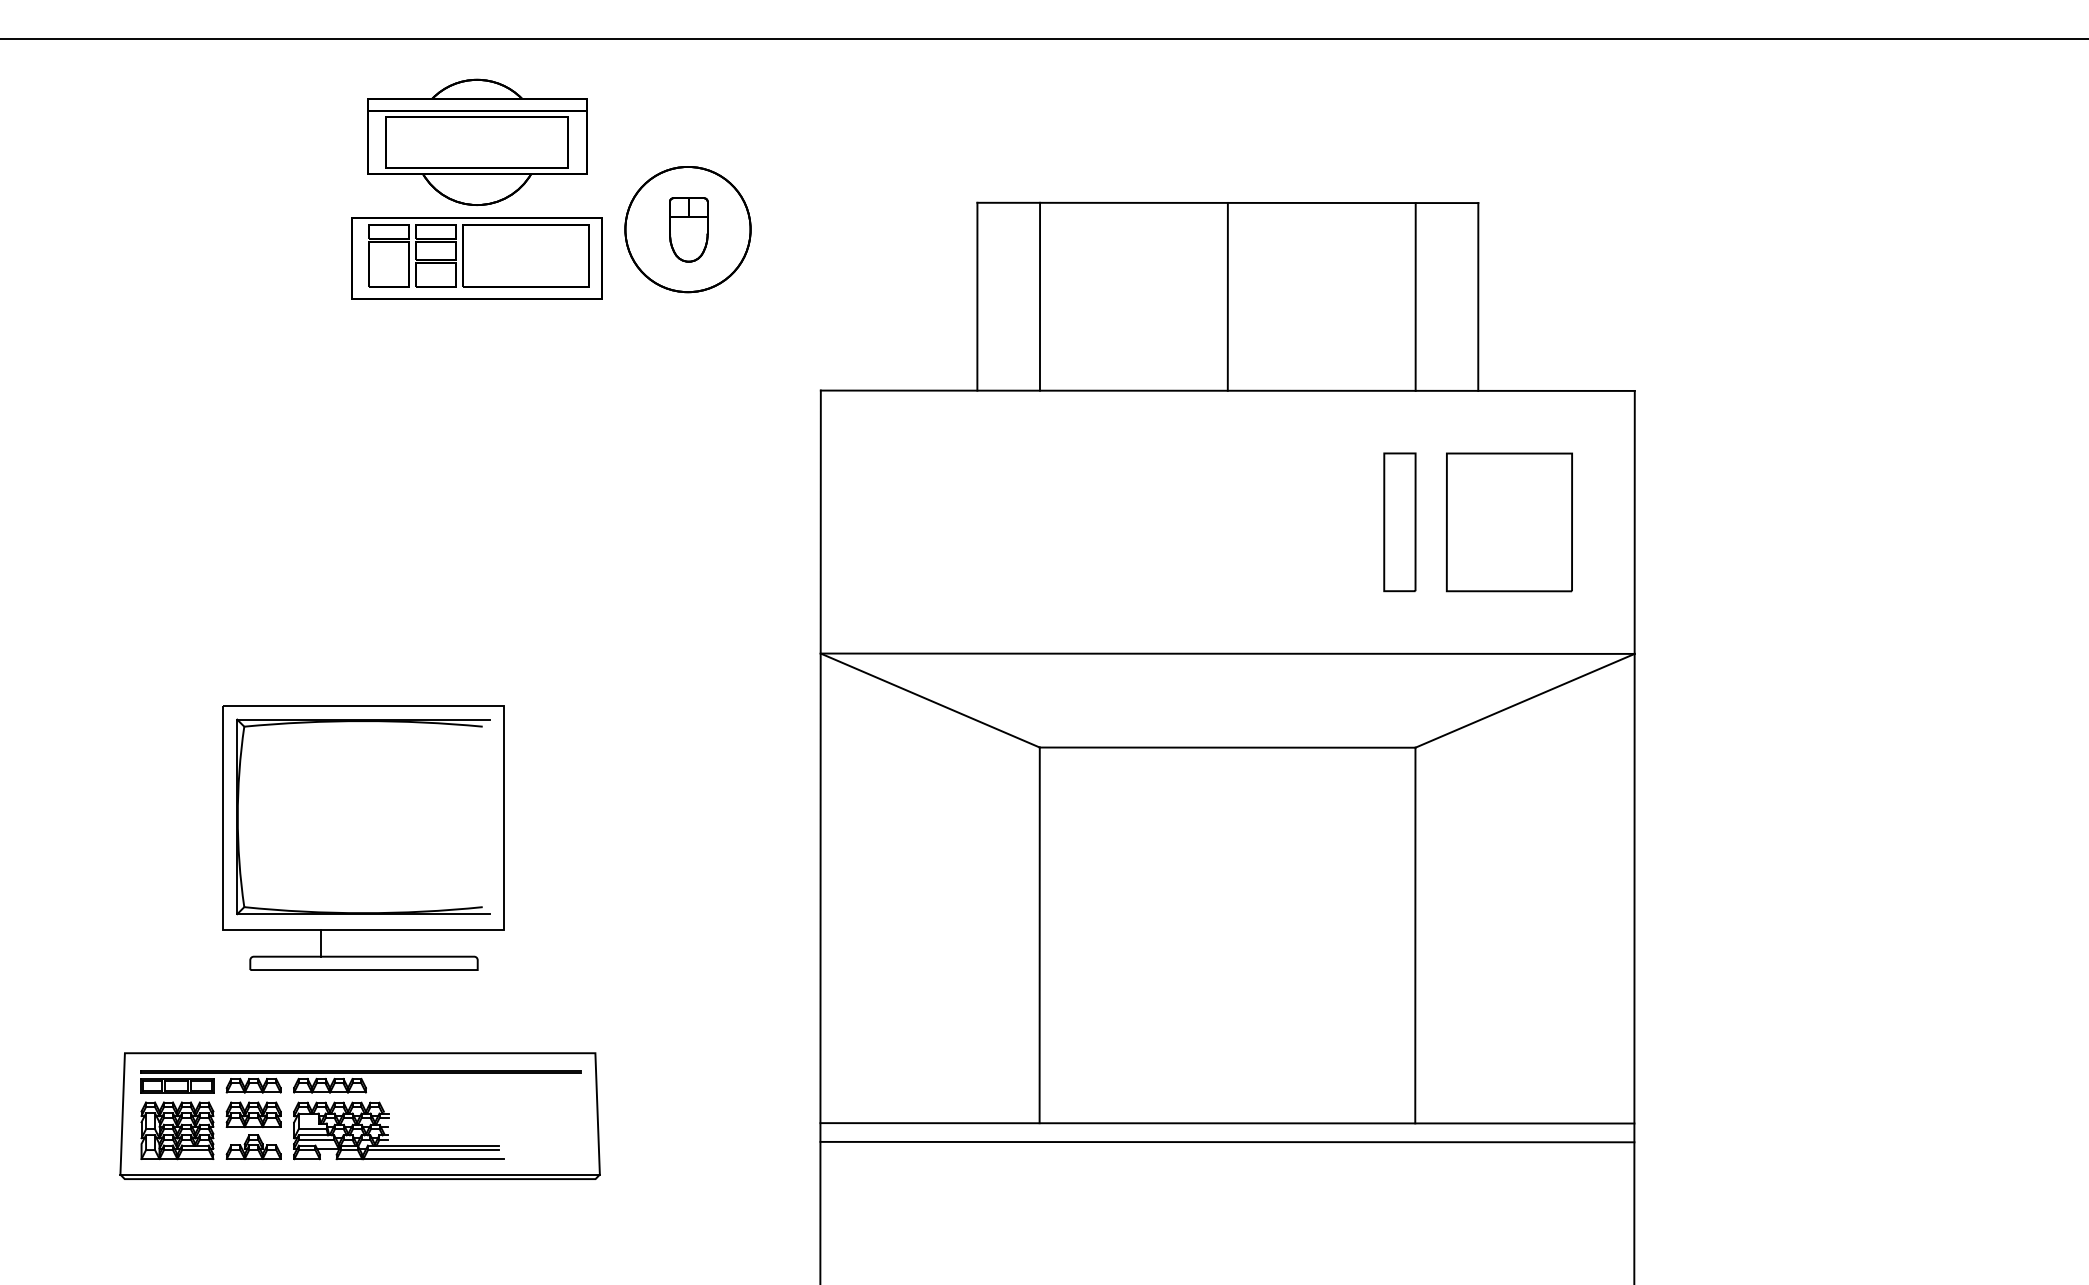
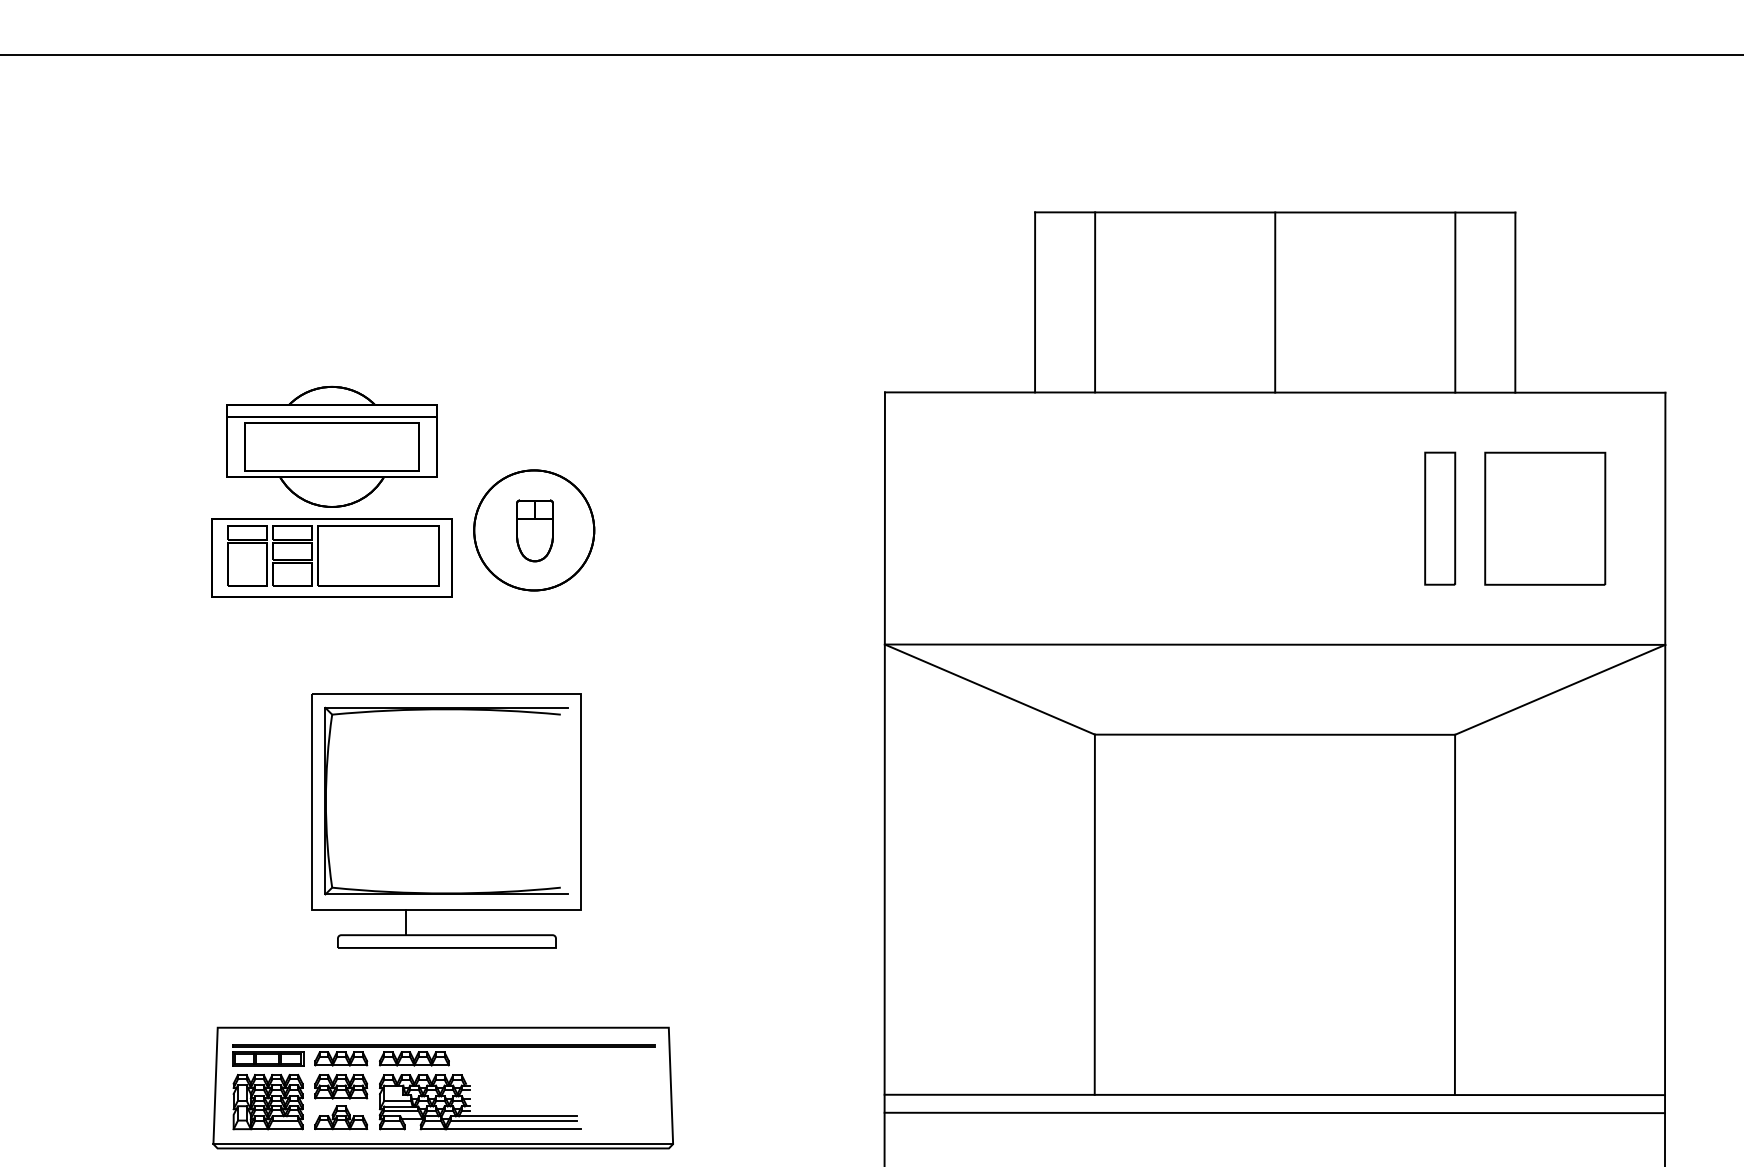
part: (551, 174) -> (403, 477), moved

